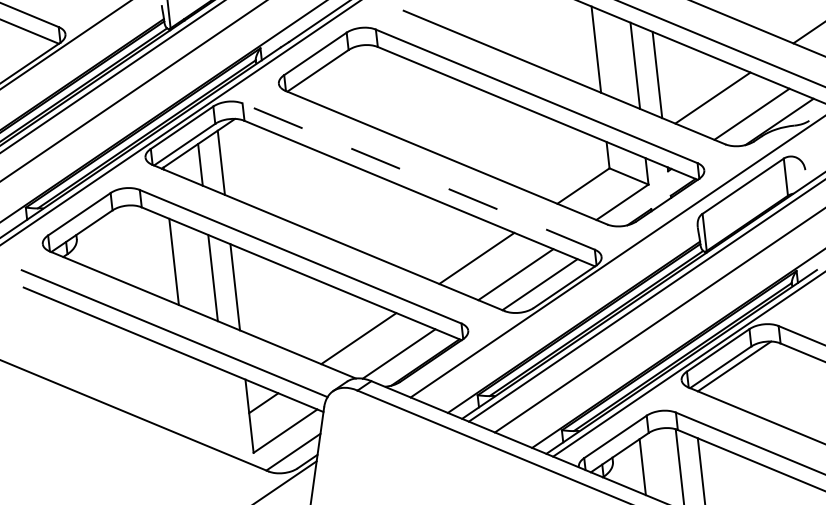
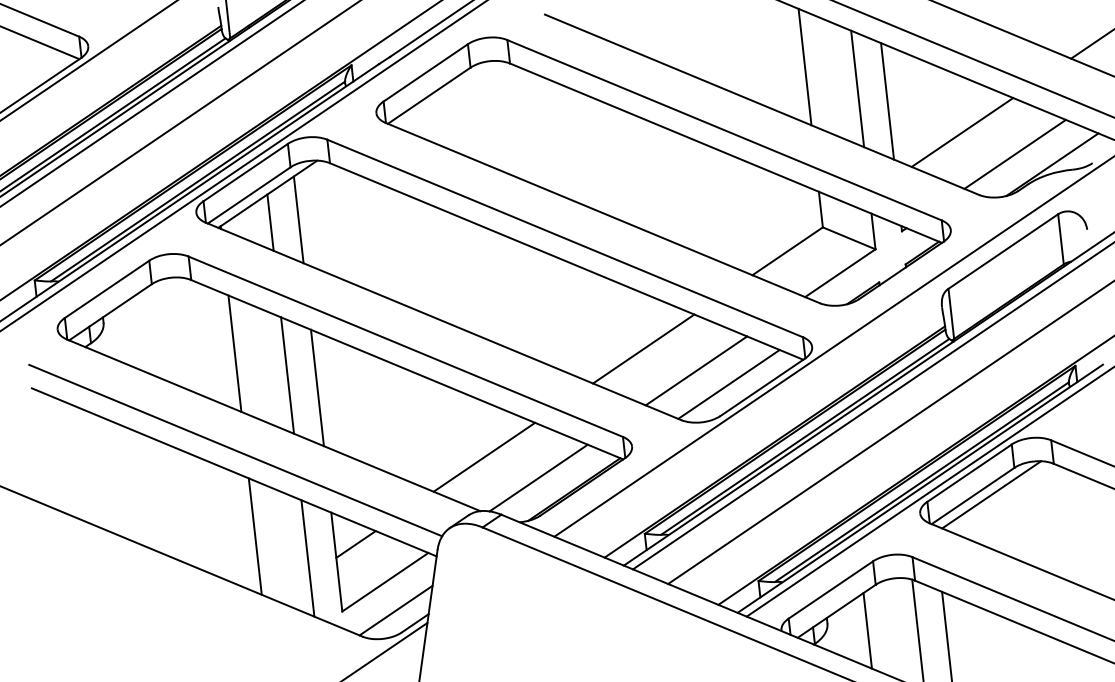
line: (418, 176) -> (564, 238), dashed -> solid
line: (188, 397) -> (254, 536), added
line: (227, 413) -> (307, 558), added

